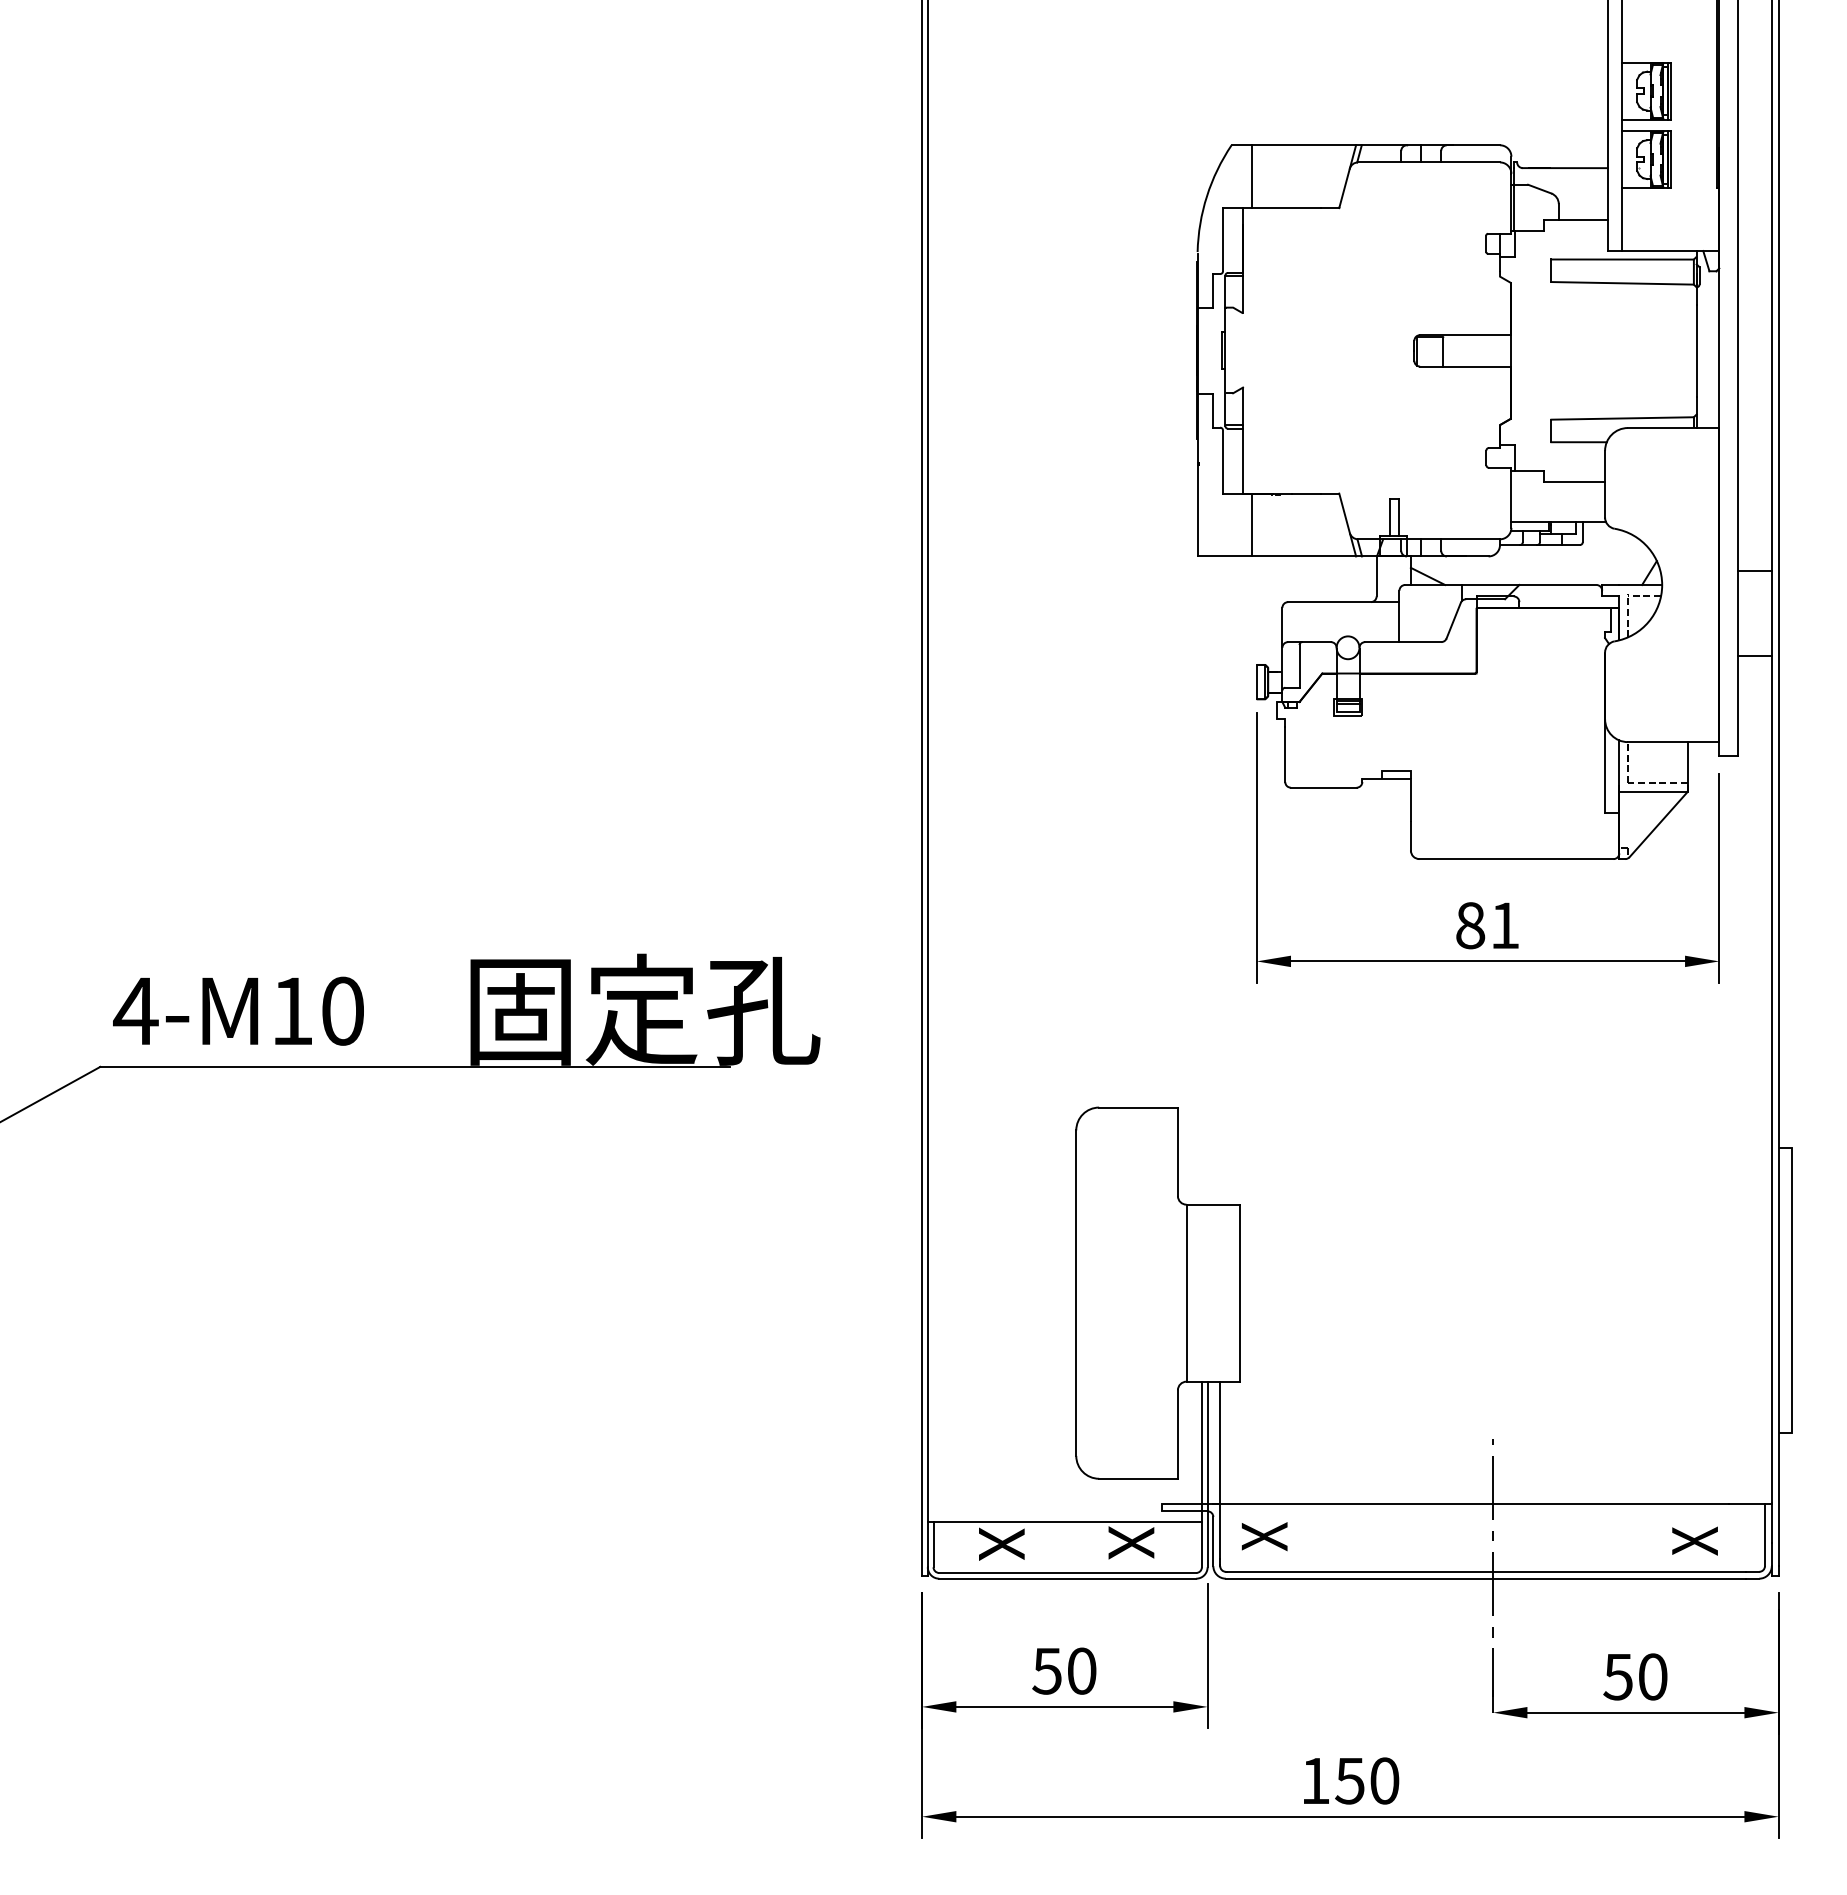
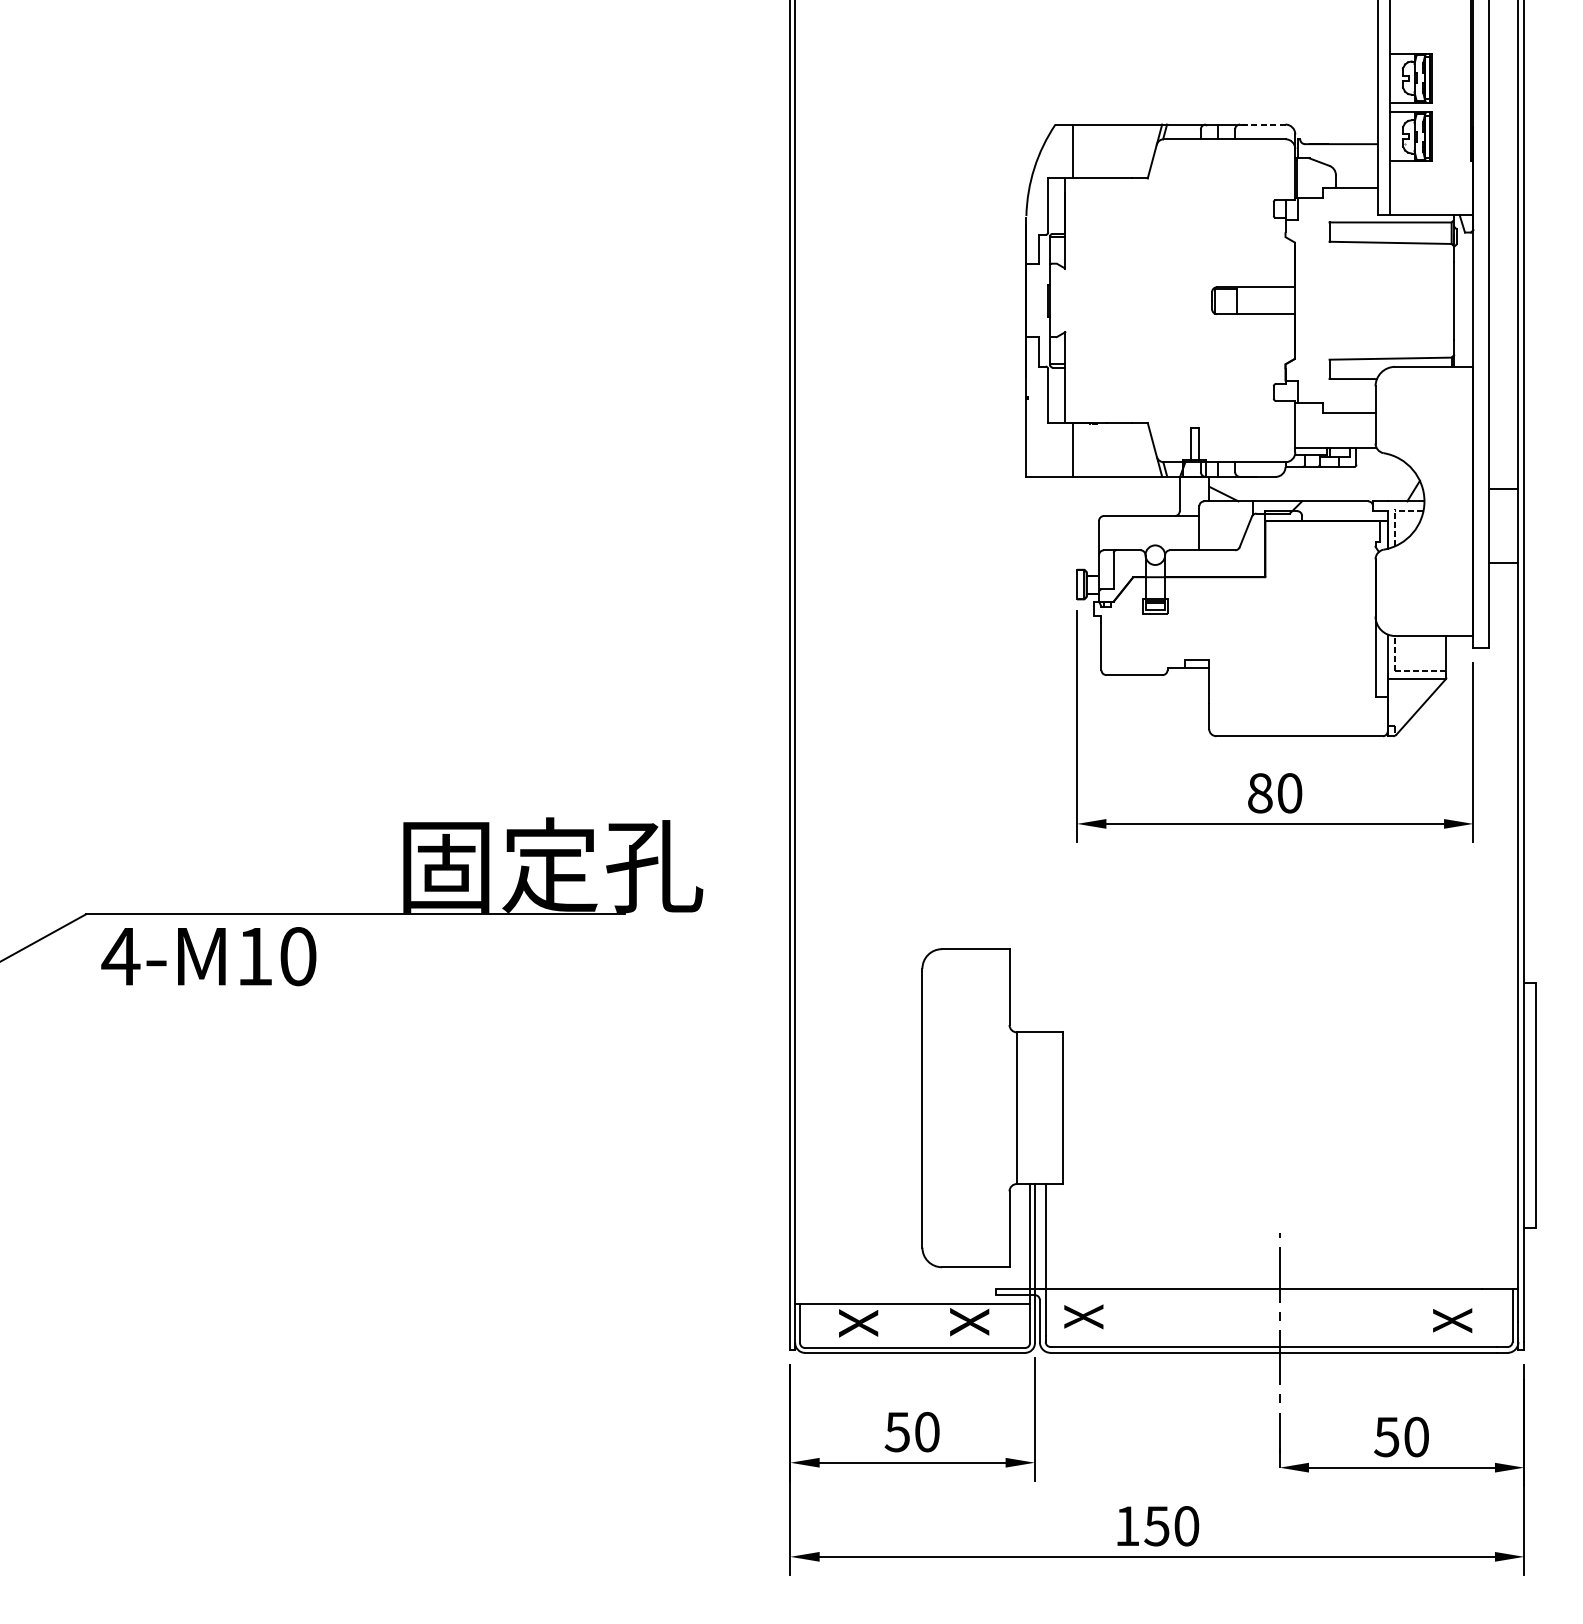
line: (1473, 145) -> (1262, 124), solid -> dashed
text: (1505, 925) -> (1290, 793), 81 -> 80
text: (238, 1010) -> (208, 955), moved

